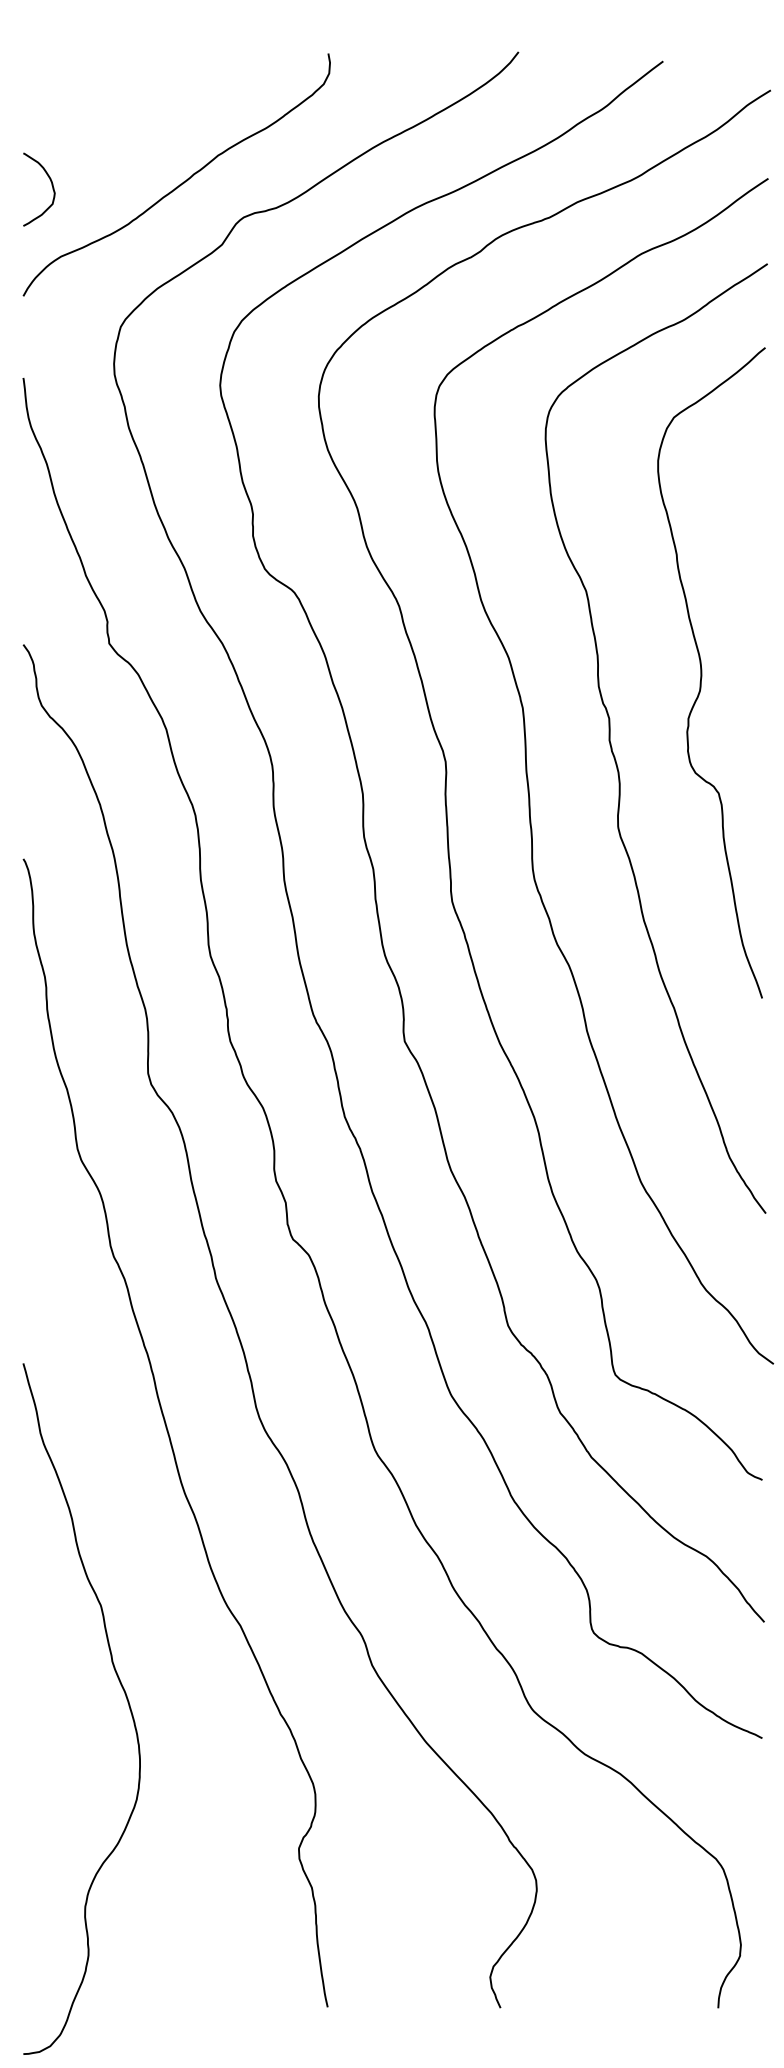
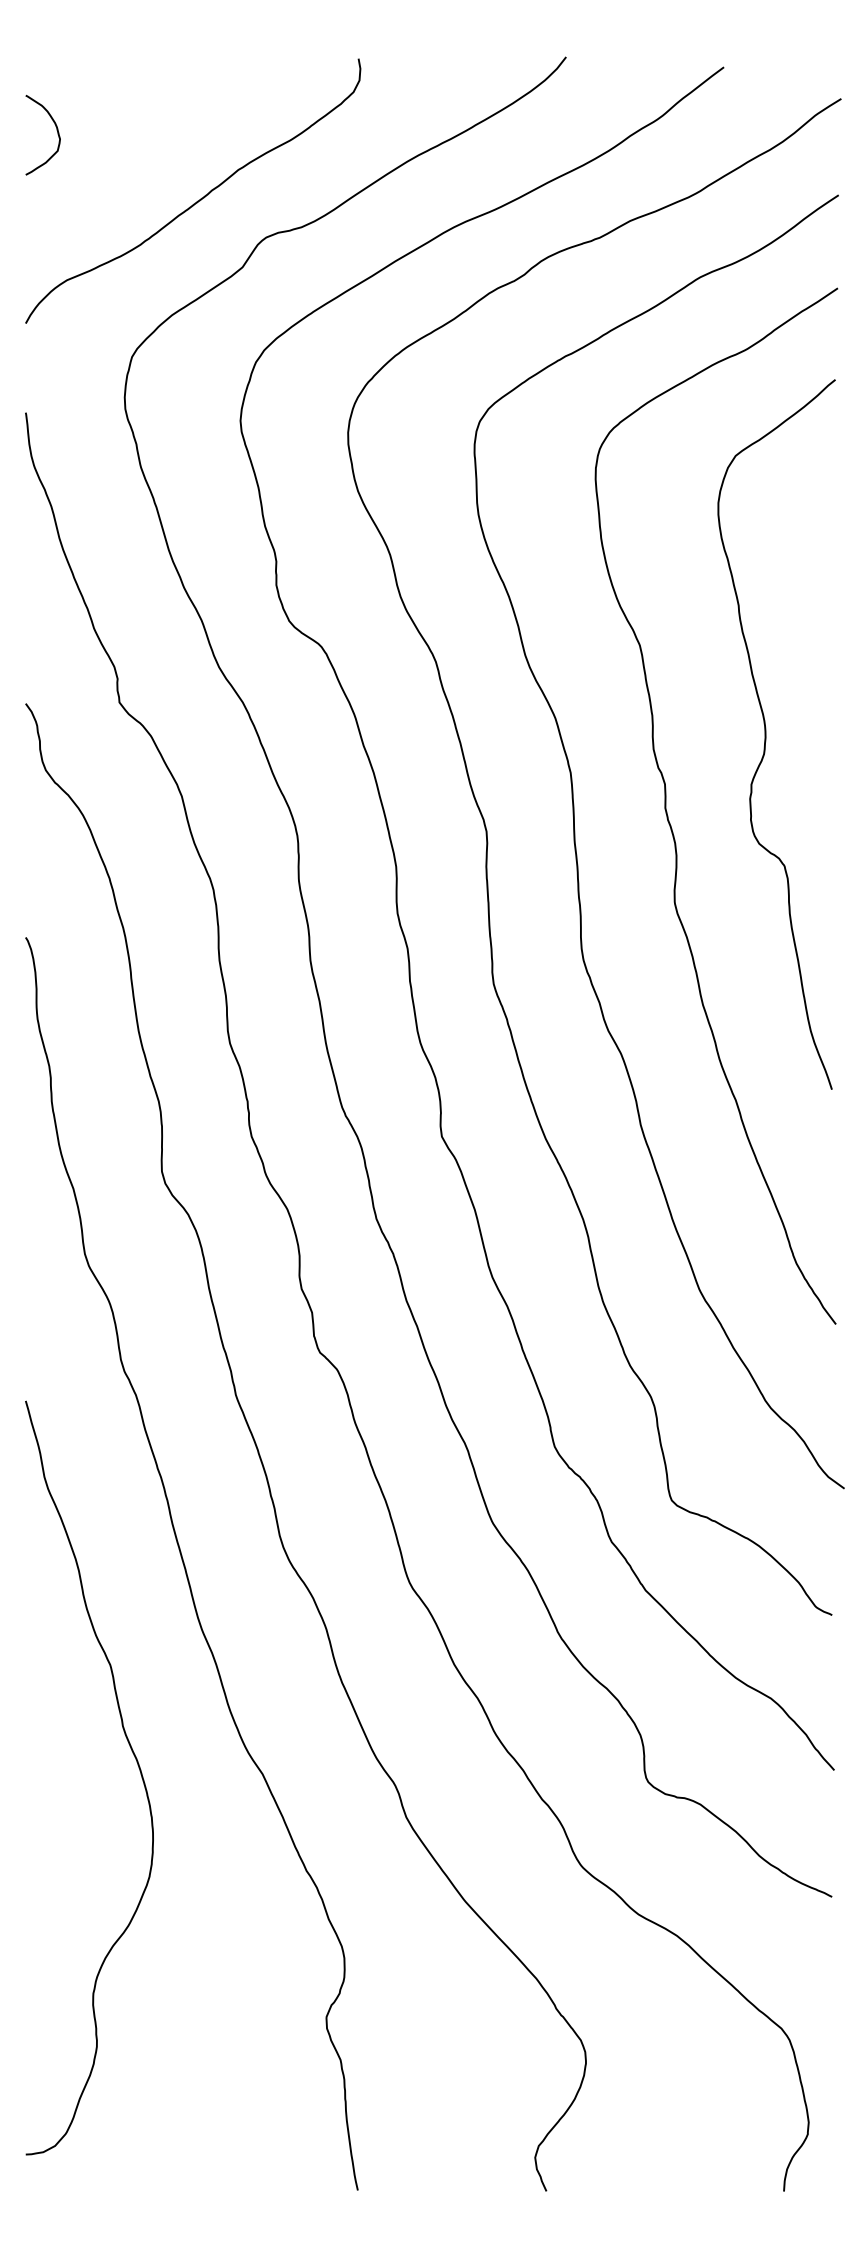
curve: (51, 185) -> (56, 130), moved
curve: (122, 1688) -> (133, 1755), moved

